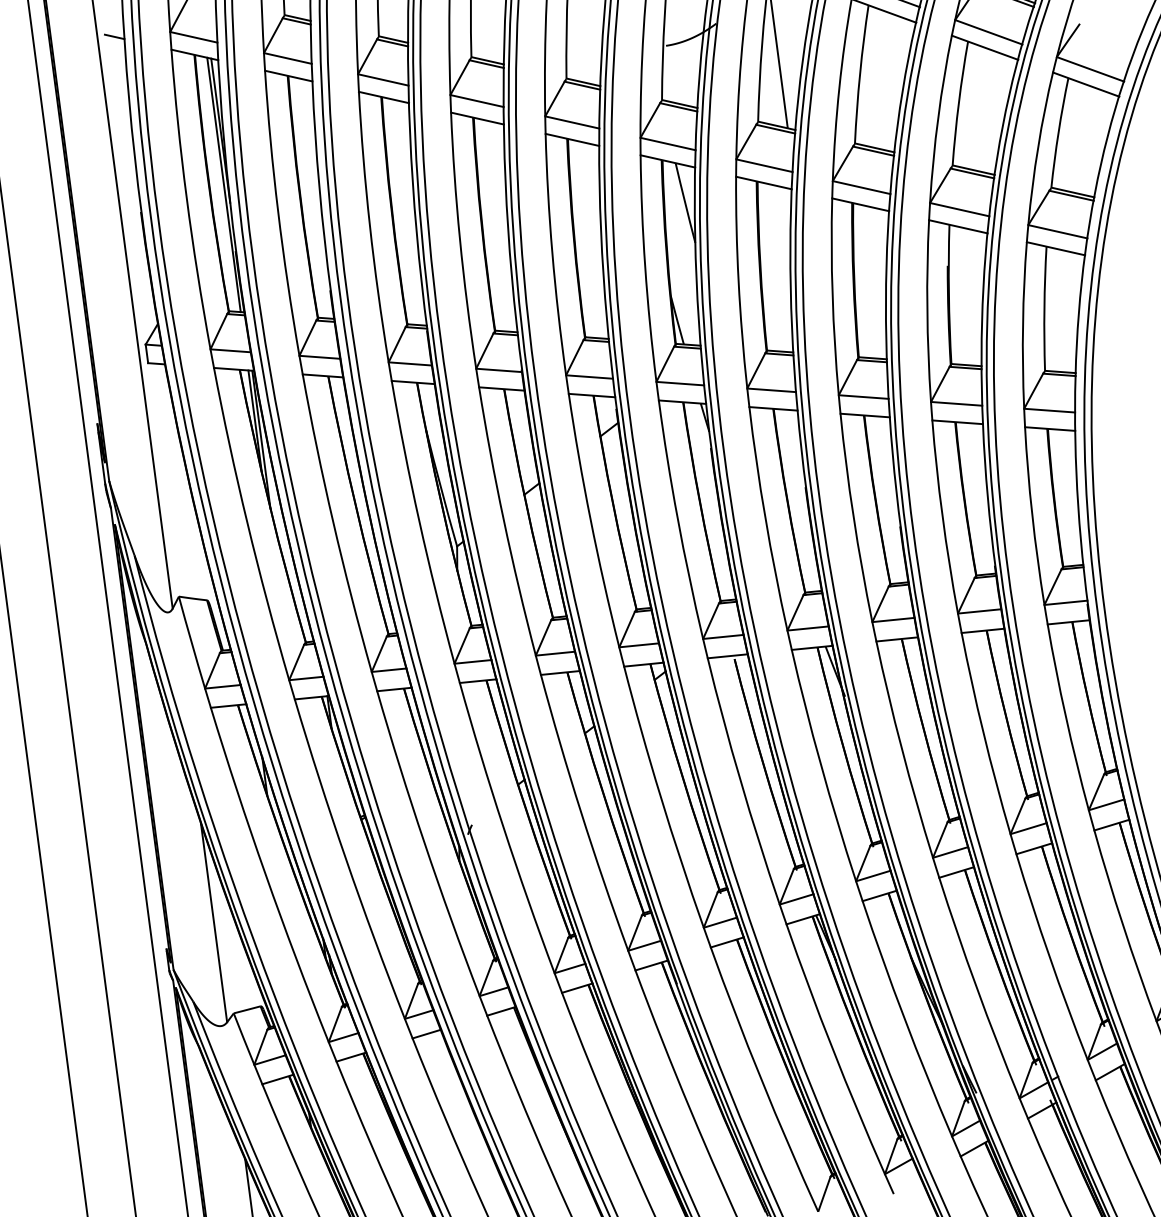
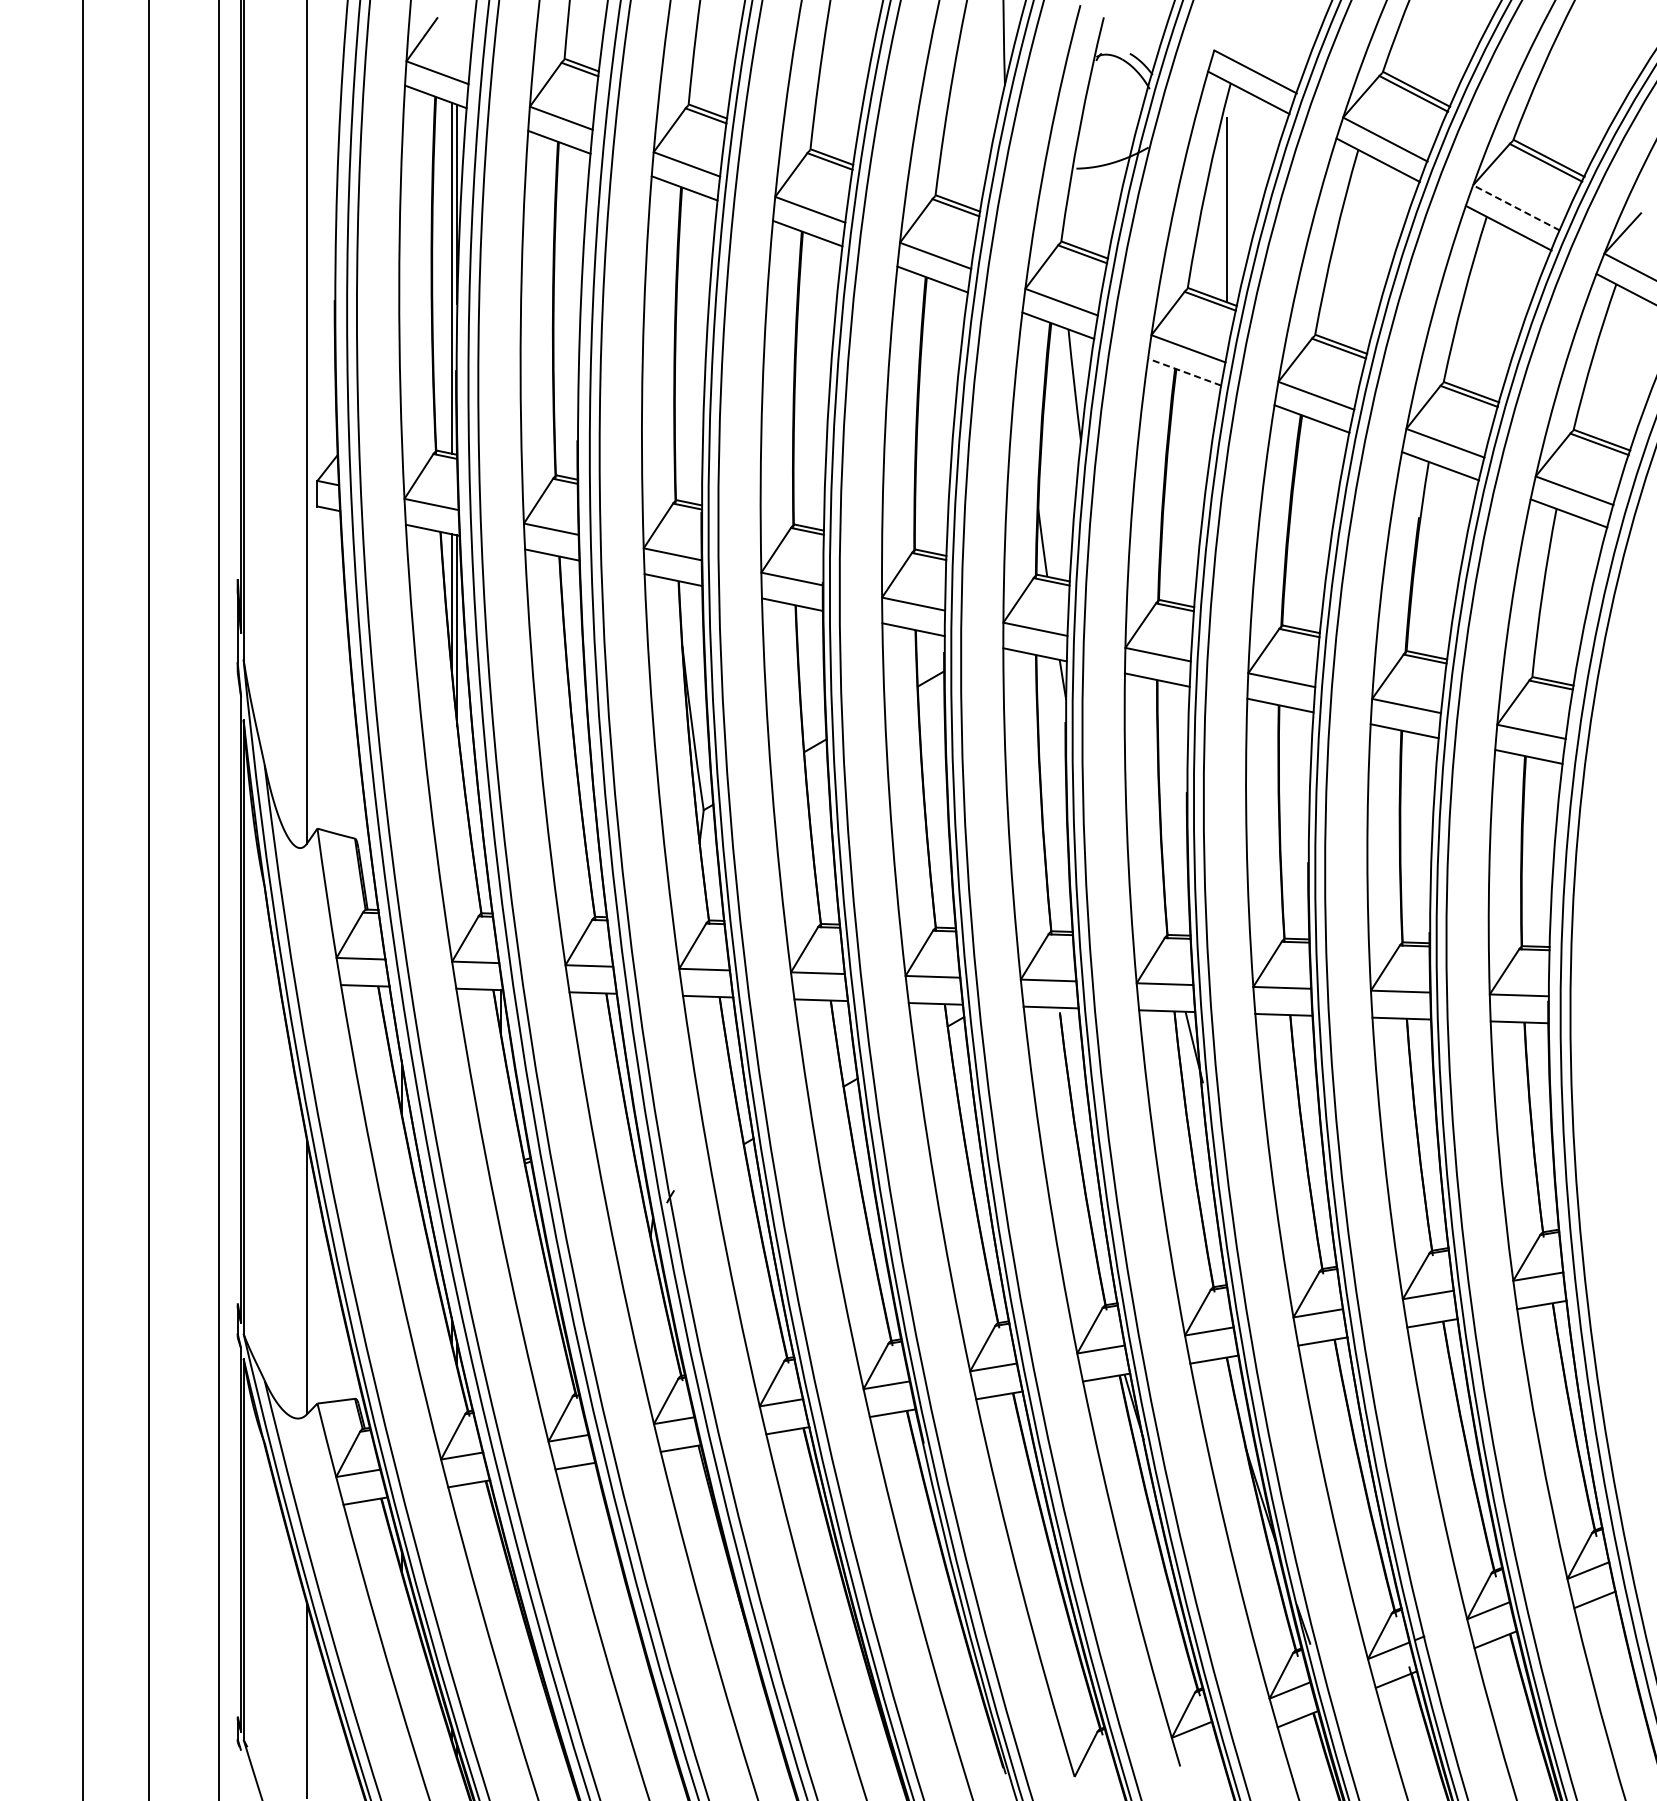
line: (988, 32) -> (1516, 207), solid -> dashed
line: (114, 36) -> (330, 57), removed
line: (763, 183) -> (1184, 372), solid -> dashed

